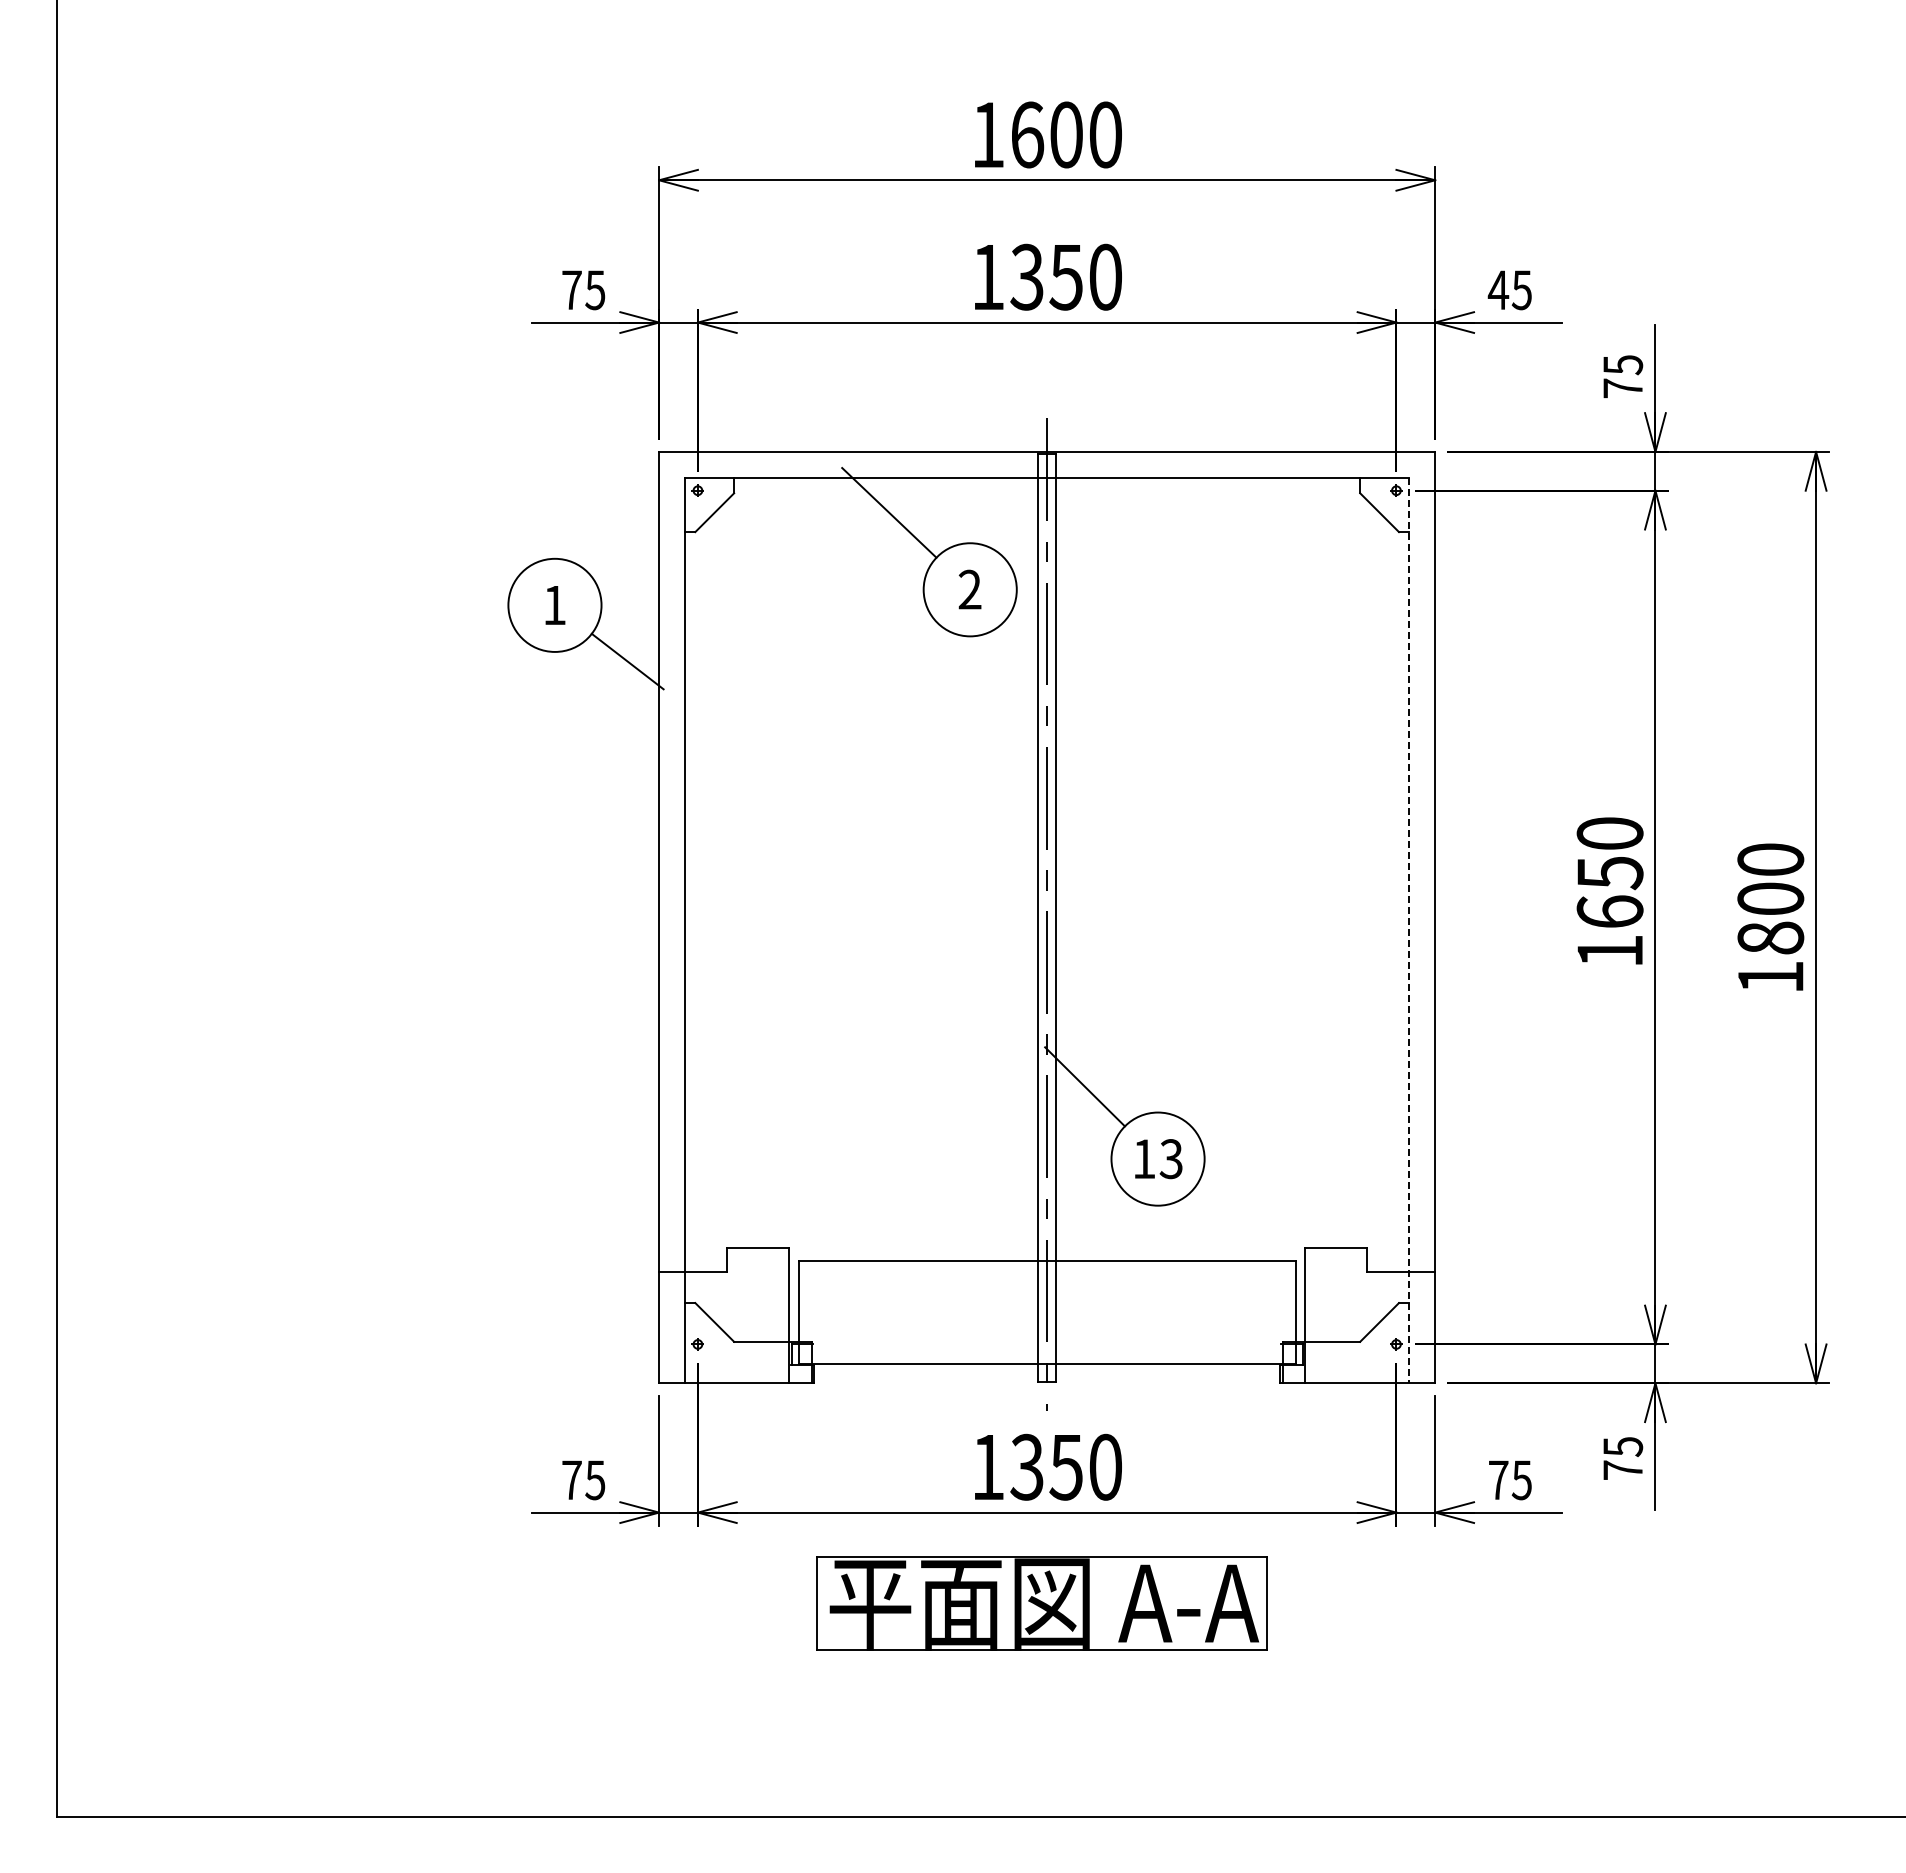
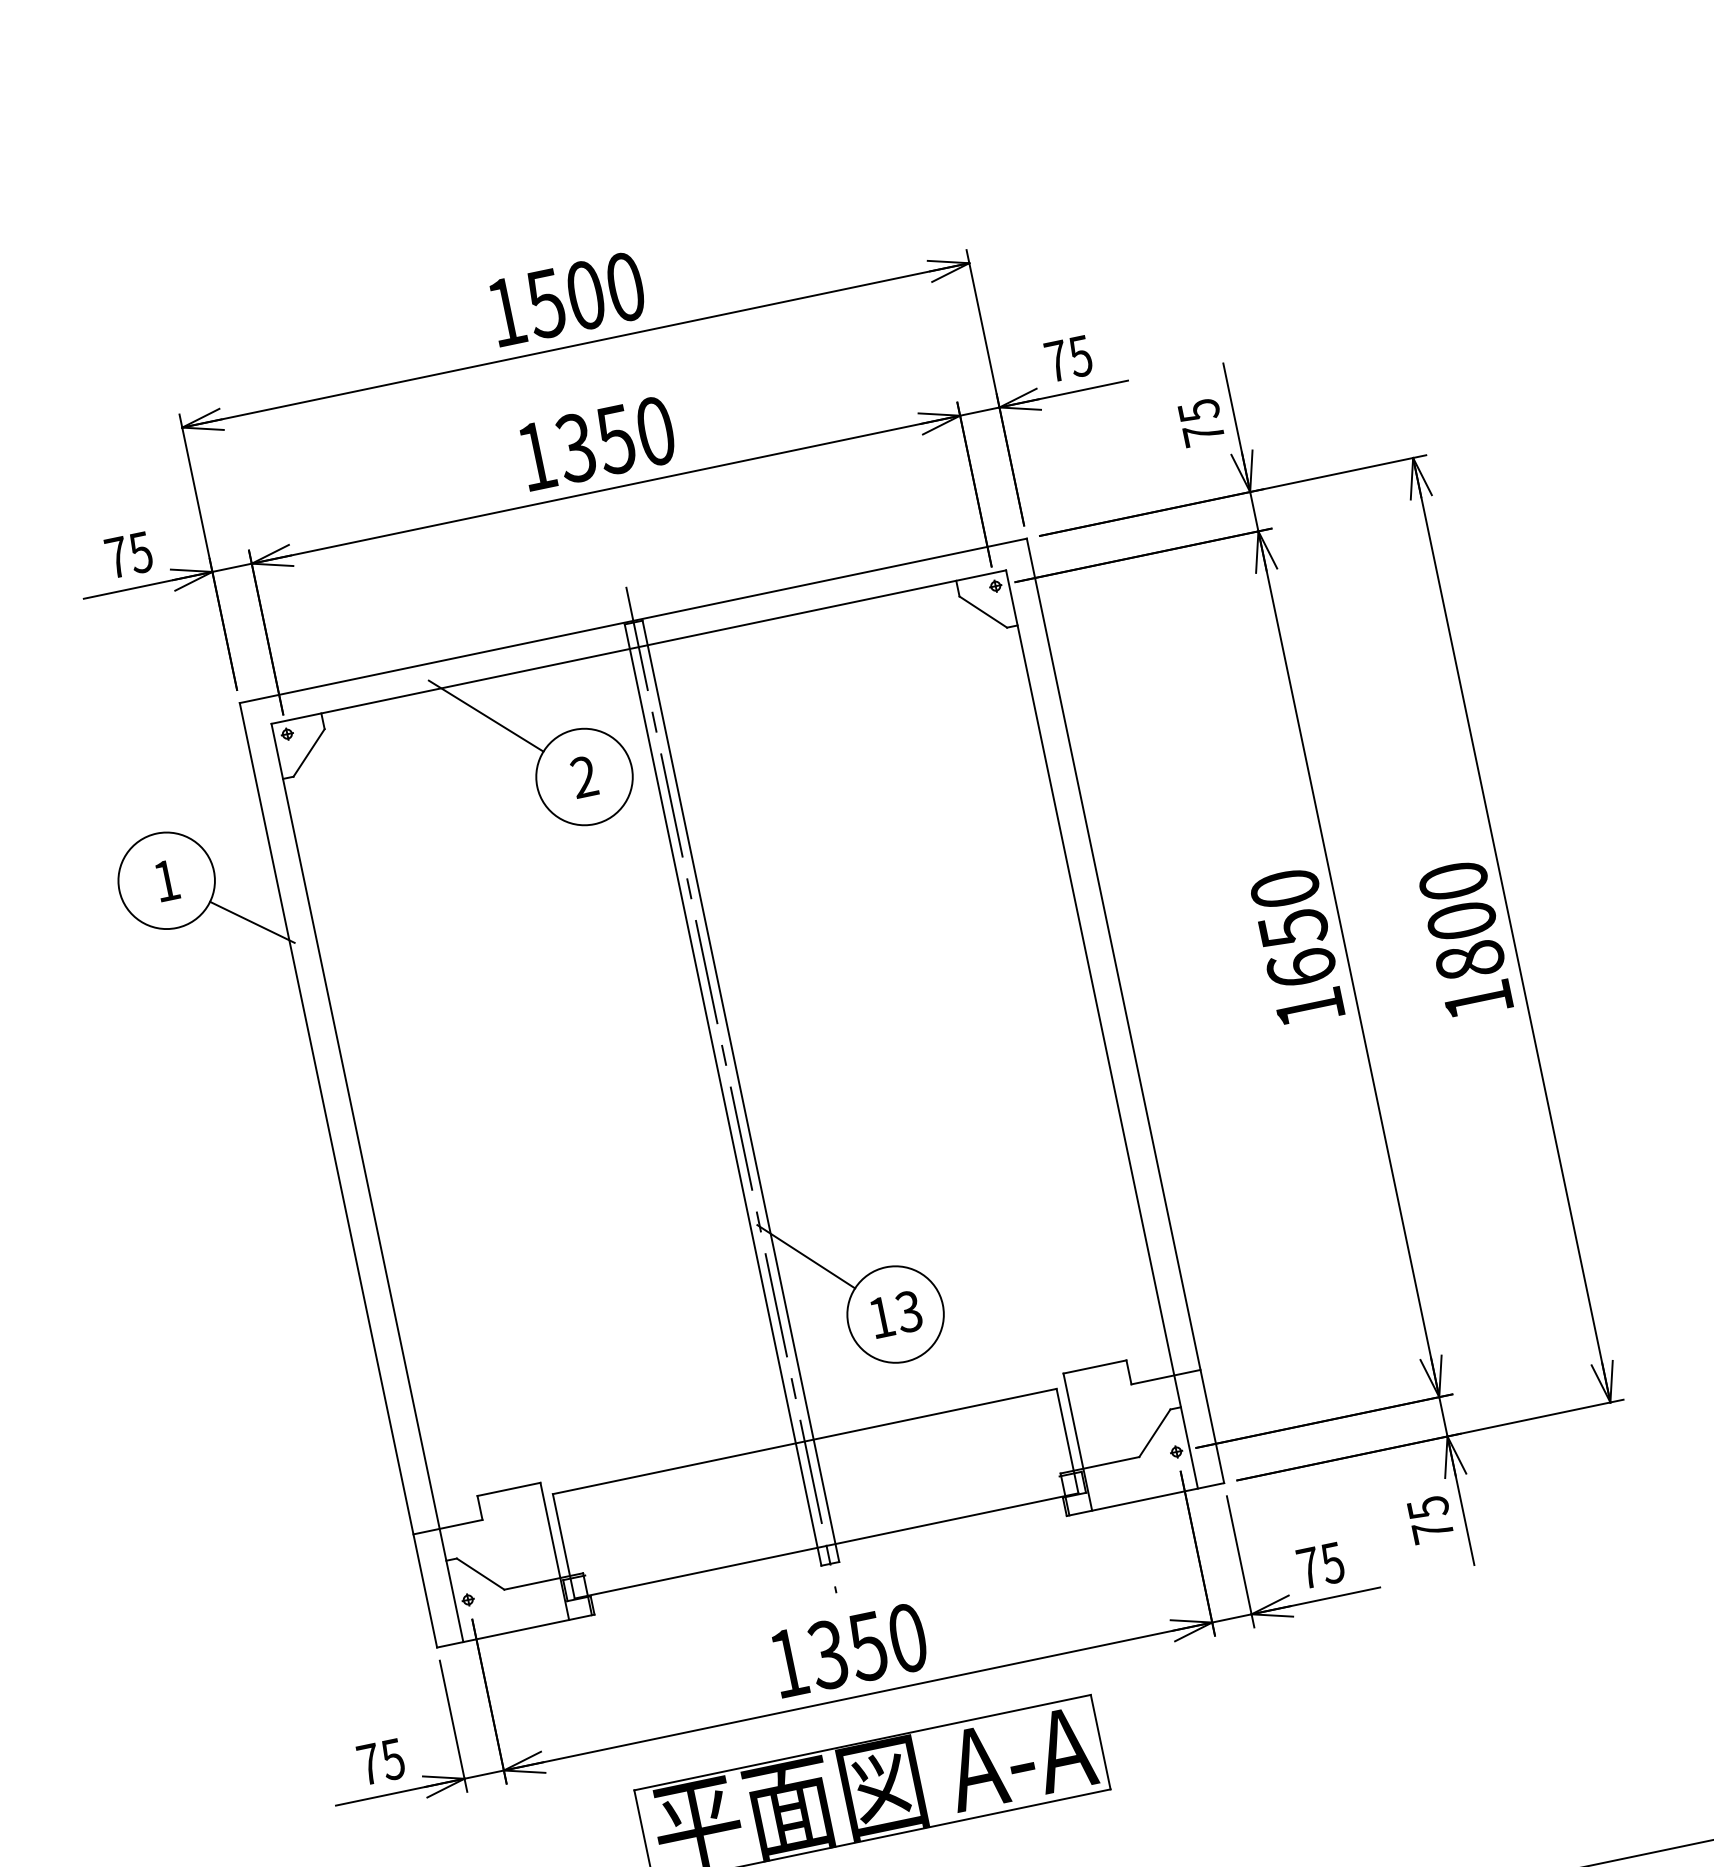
text: (1027, 134) -> (546, 303), 1600 -> 1500
text: (1498, 289) -> (1056, 360), 45 -> 75
line: (1409, 930) -> (1102, 1029), dashed -> solid

